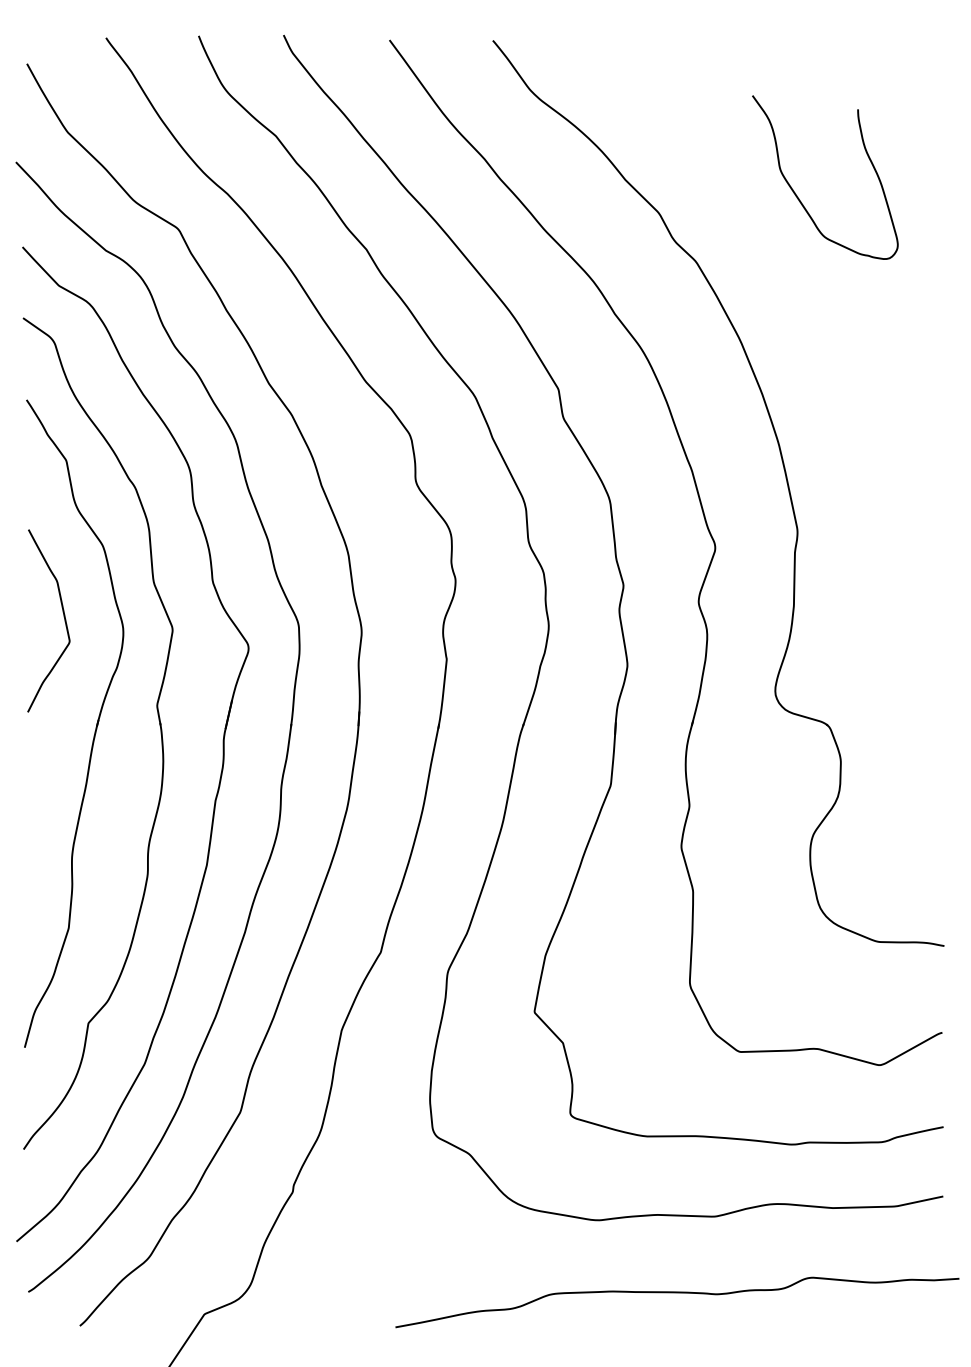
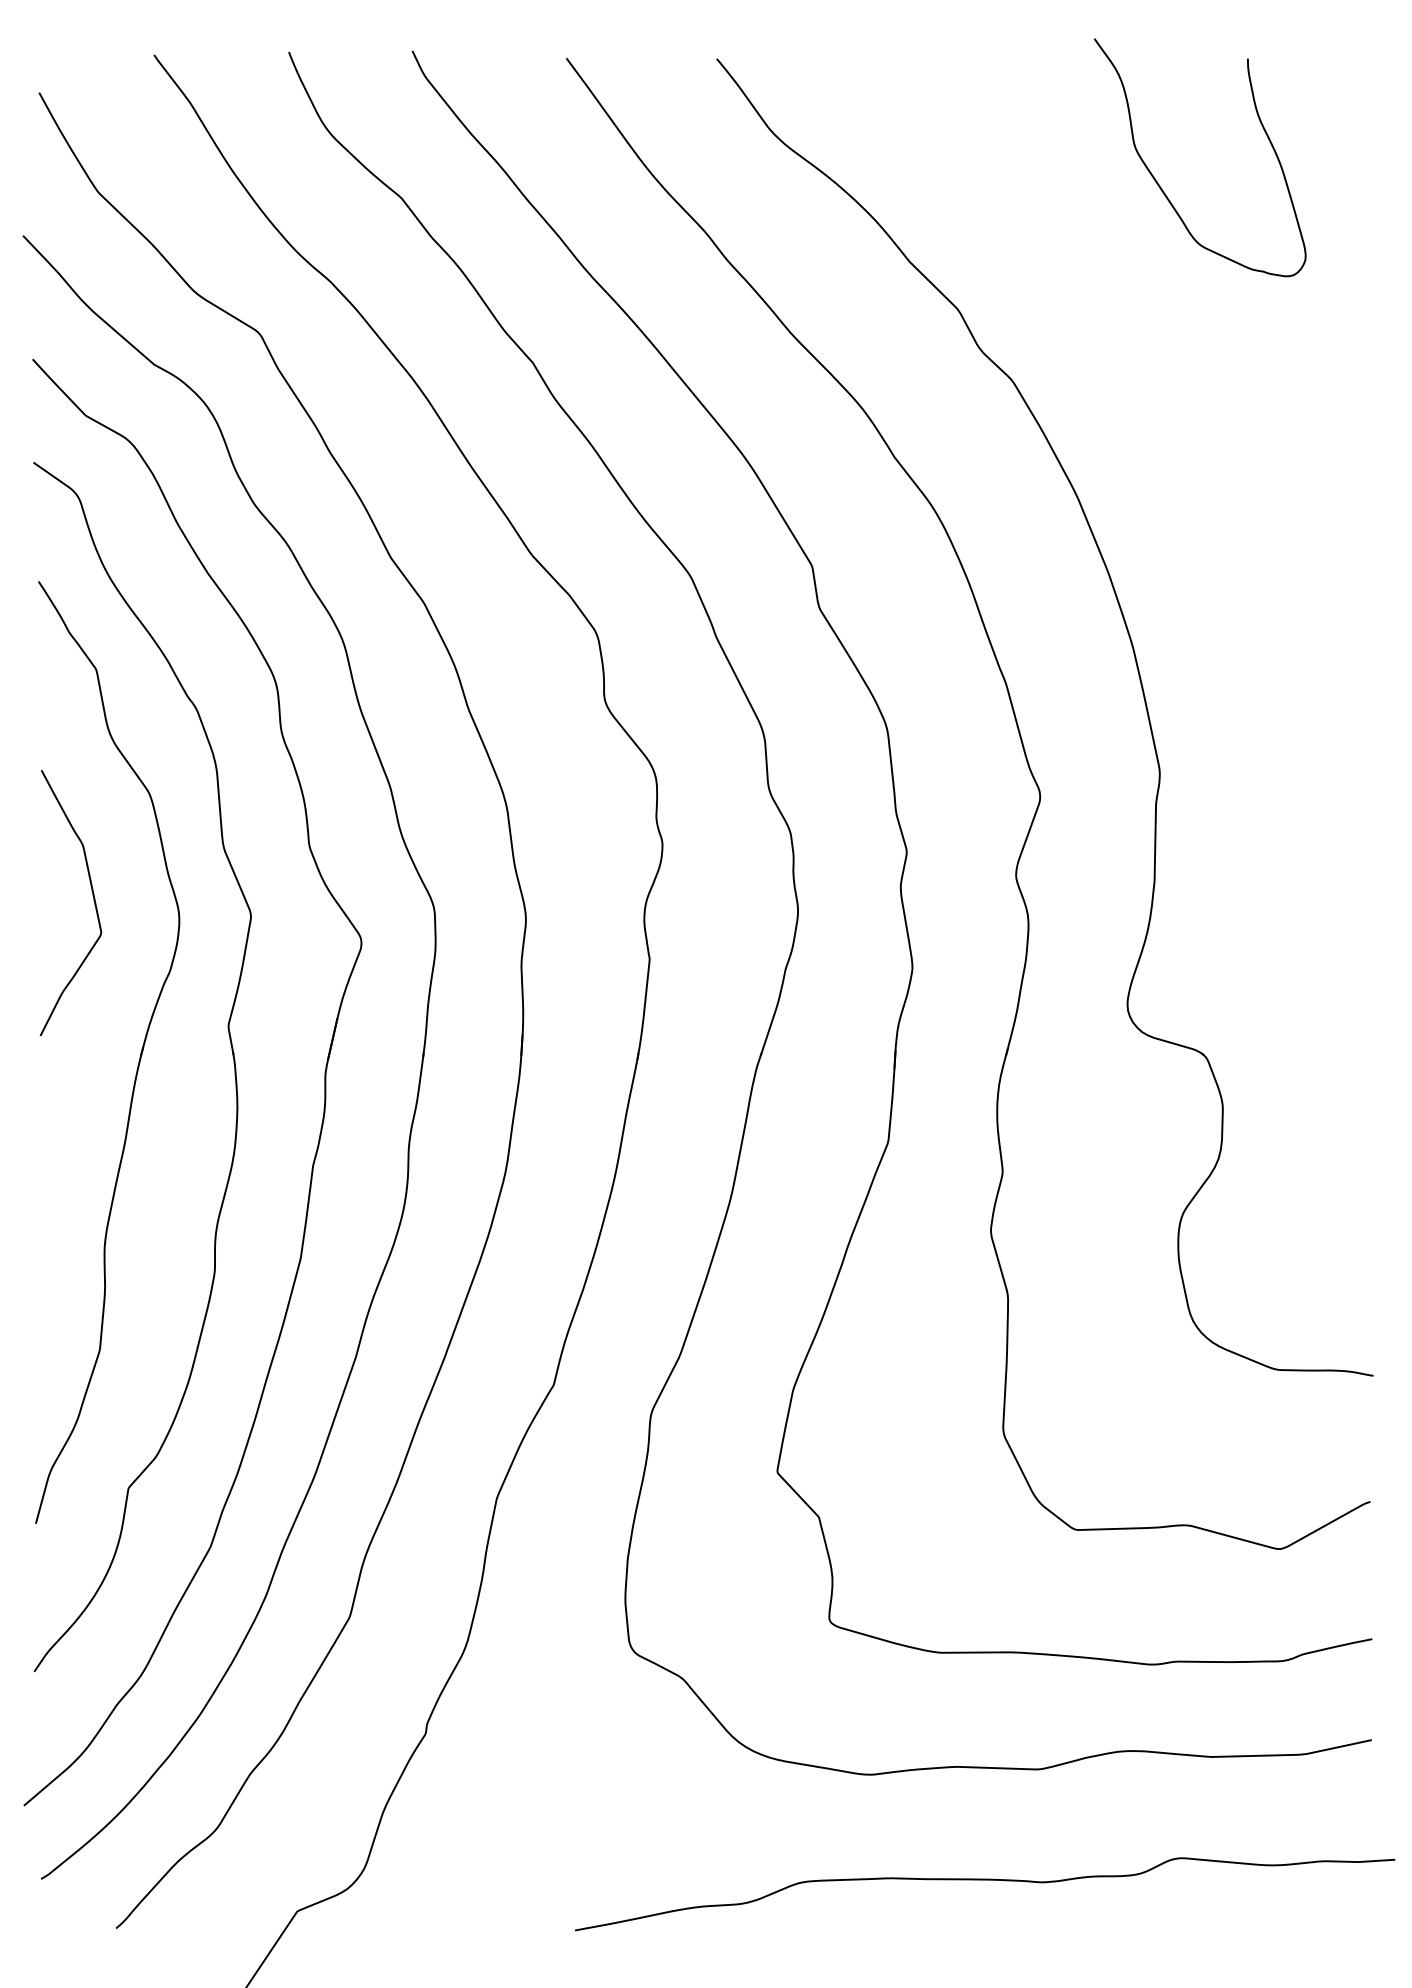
curve: (797, 195) -> (1159, 183), moved

